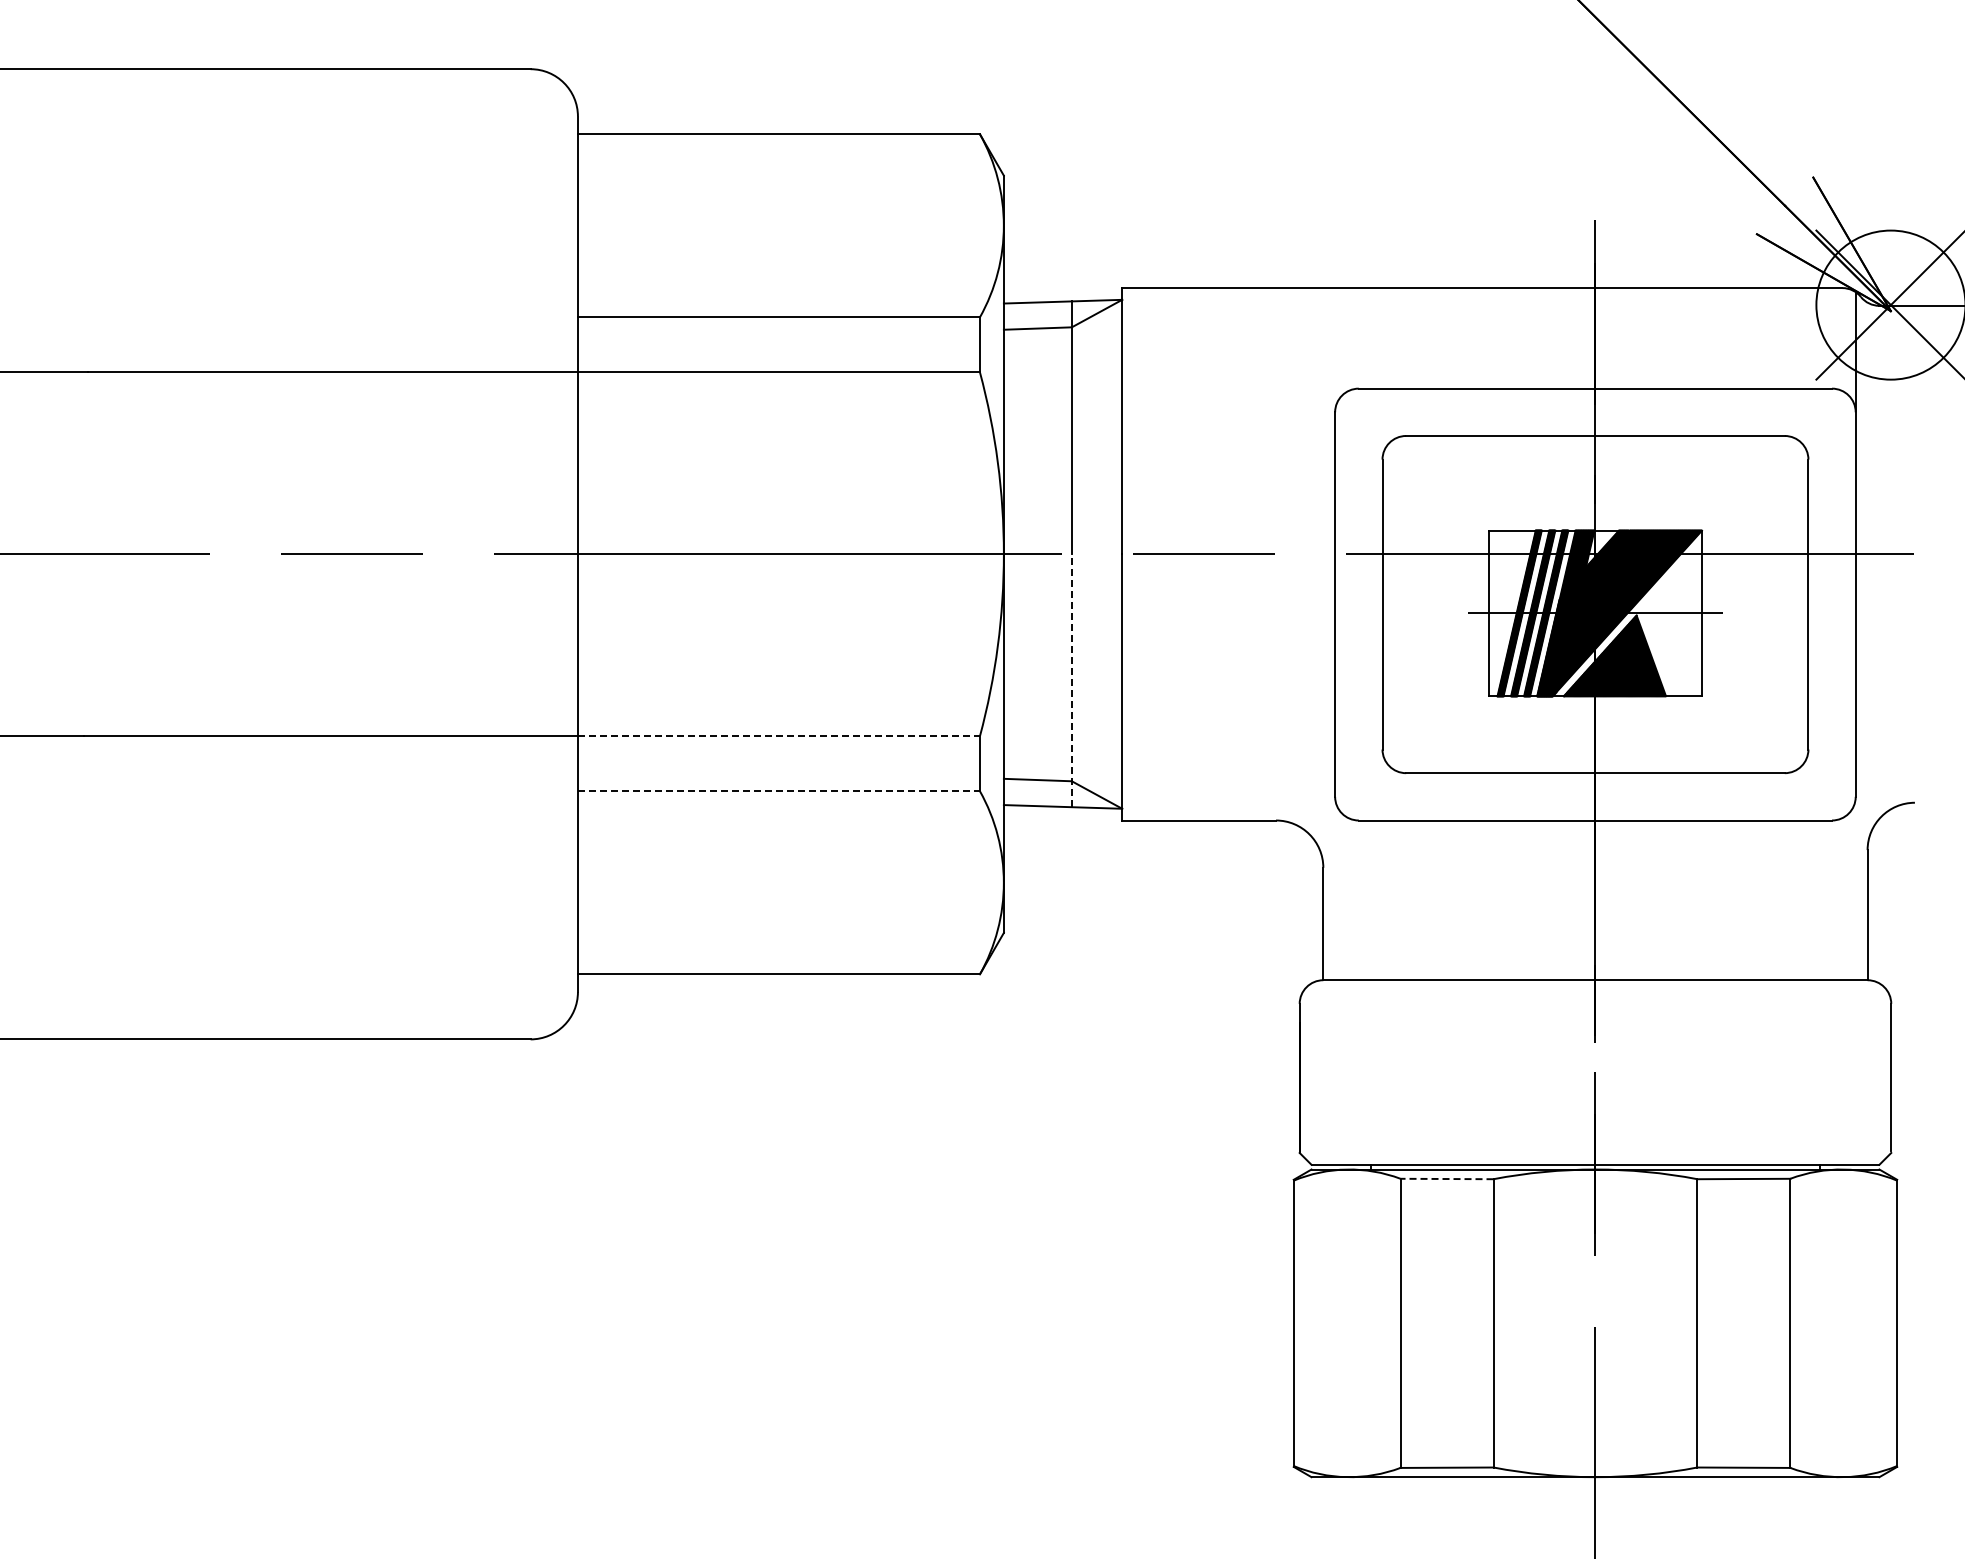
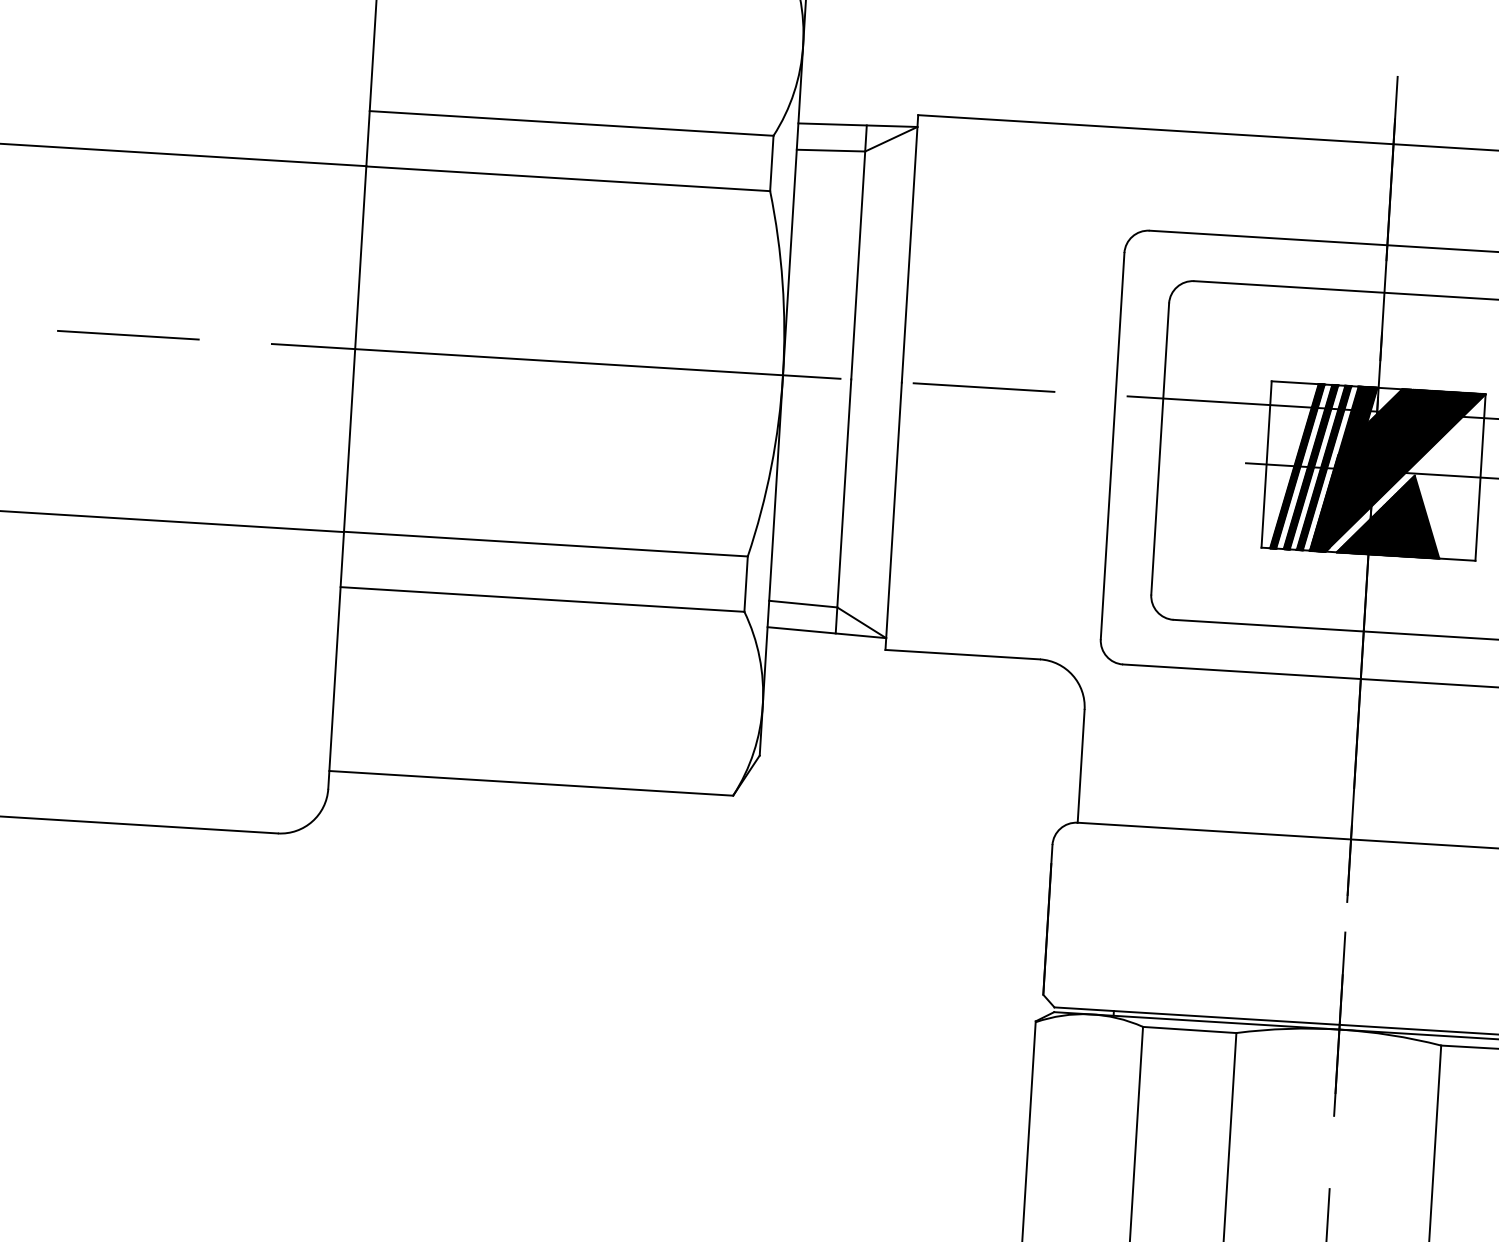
line: (1071, 680) -> (843, 506), dashed -> solid
line: (779, 736) -> (546, 544), dashed -> solid
line: (779, 791) -> (543, 599), dashed -> solid
line: (1446, 1179) -> (1189, 1030), dashed -> solid

